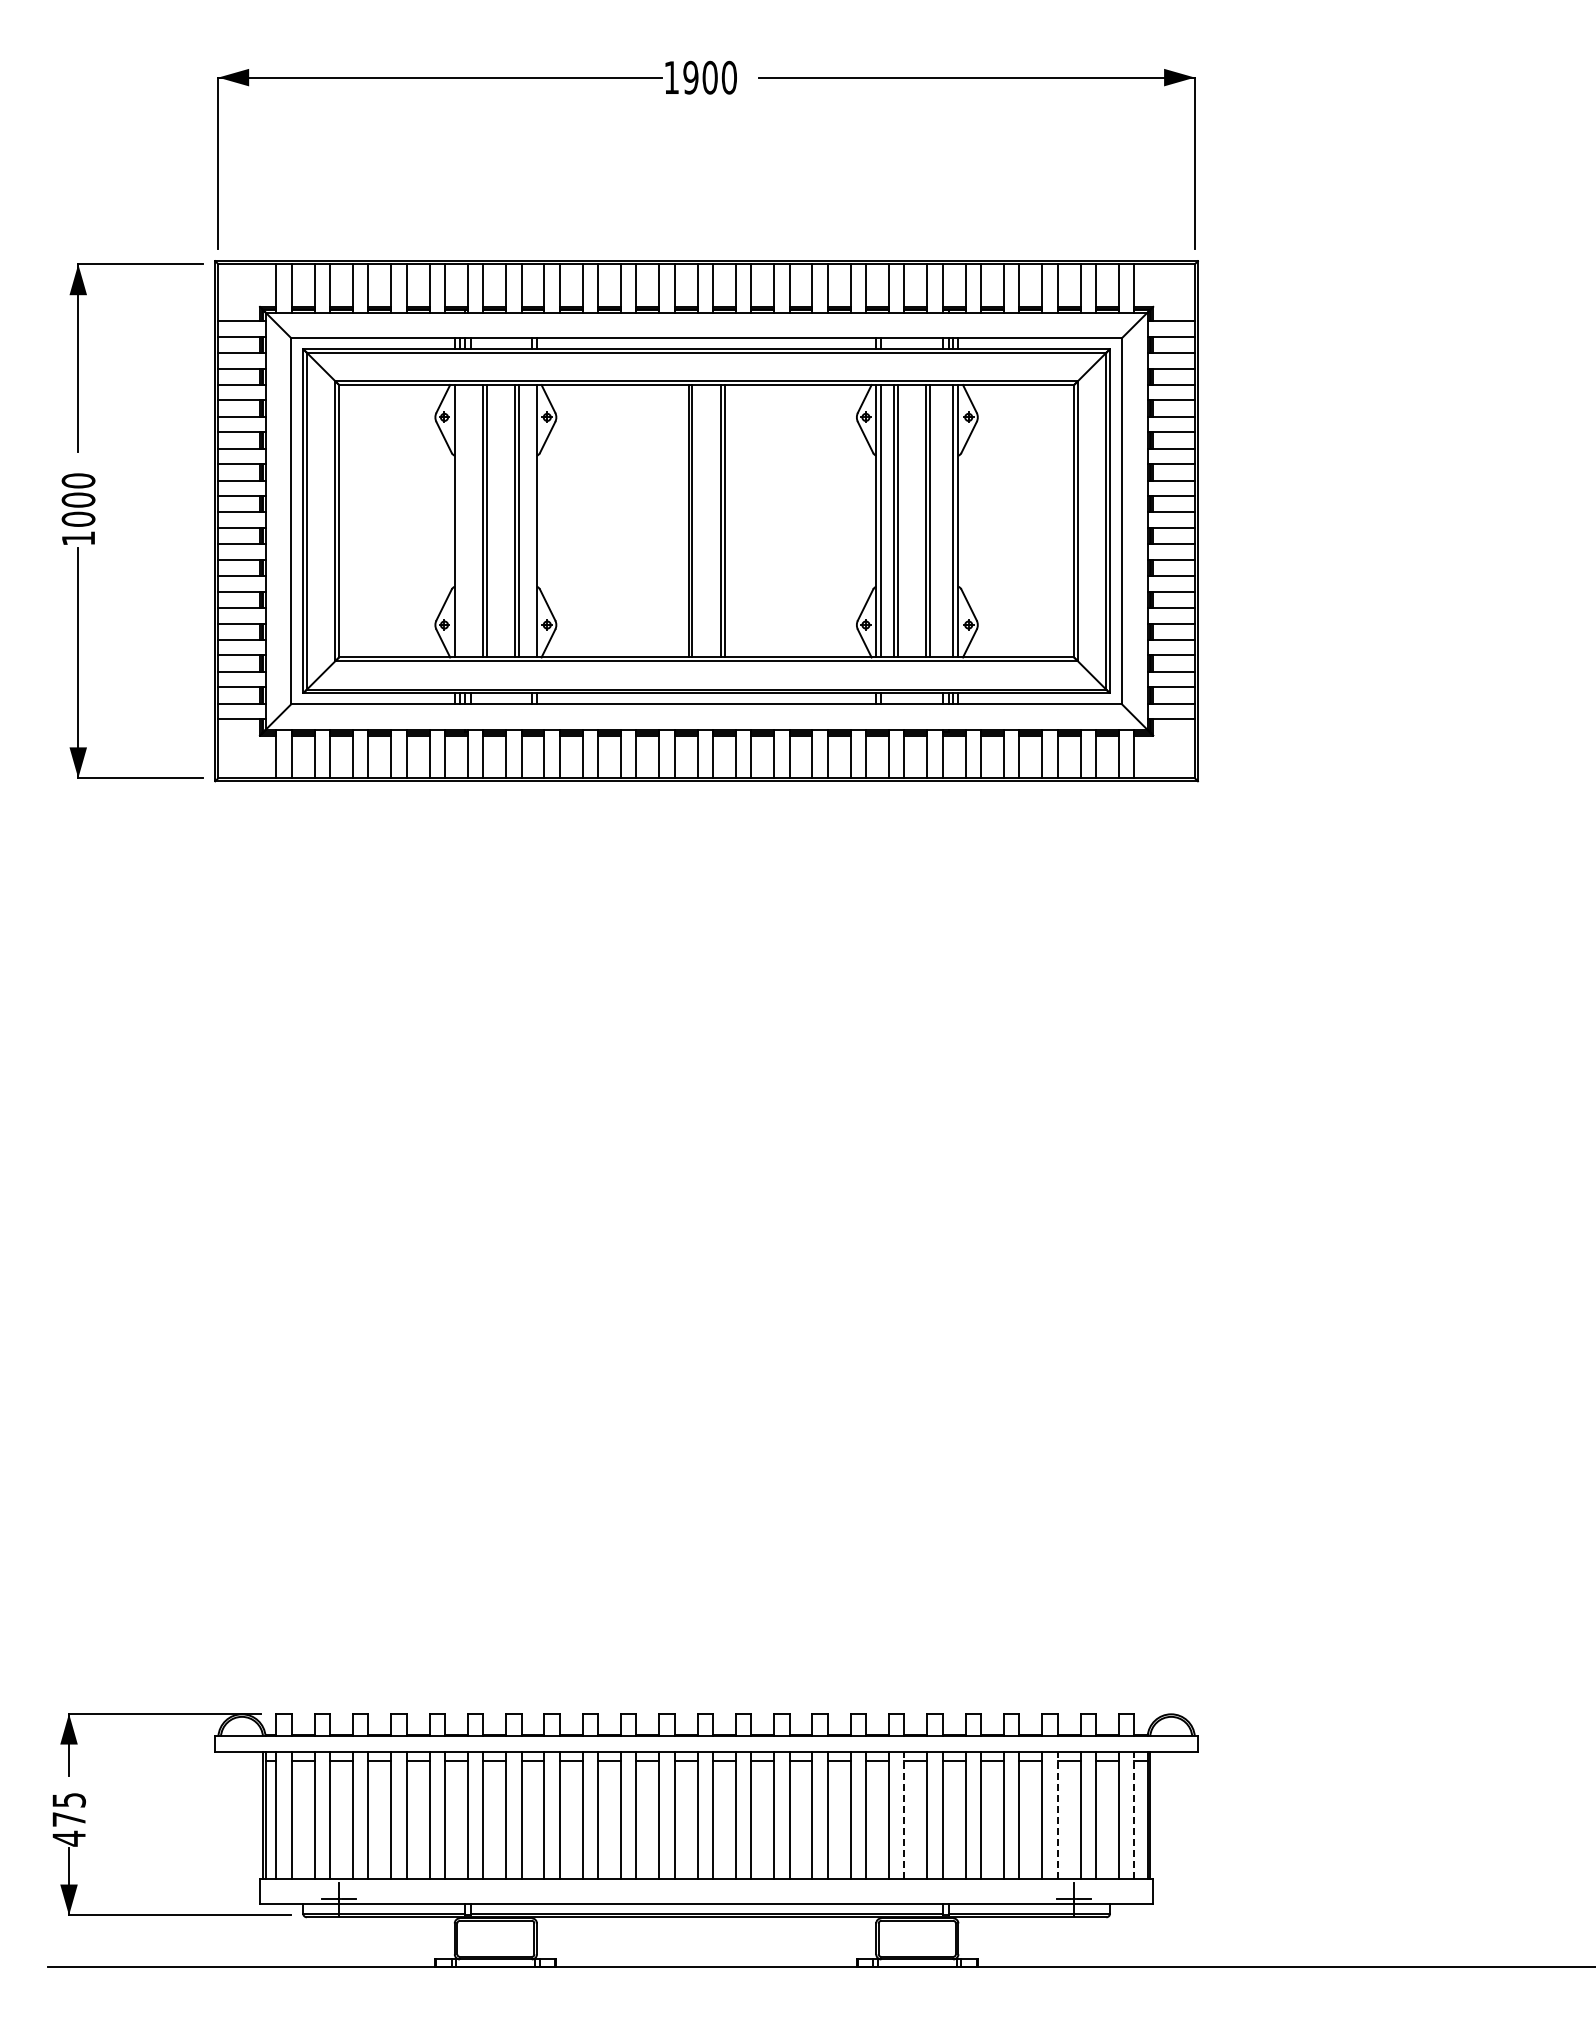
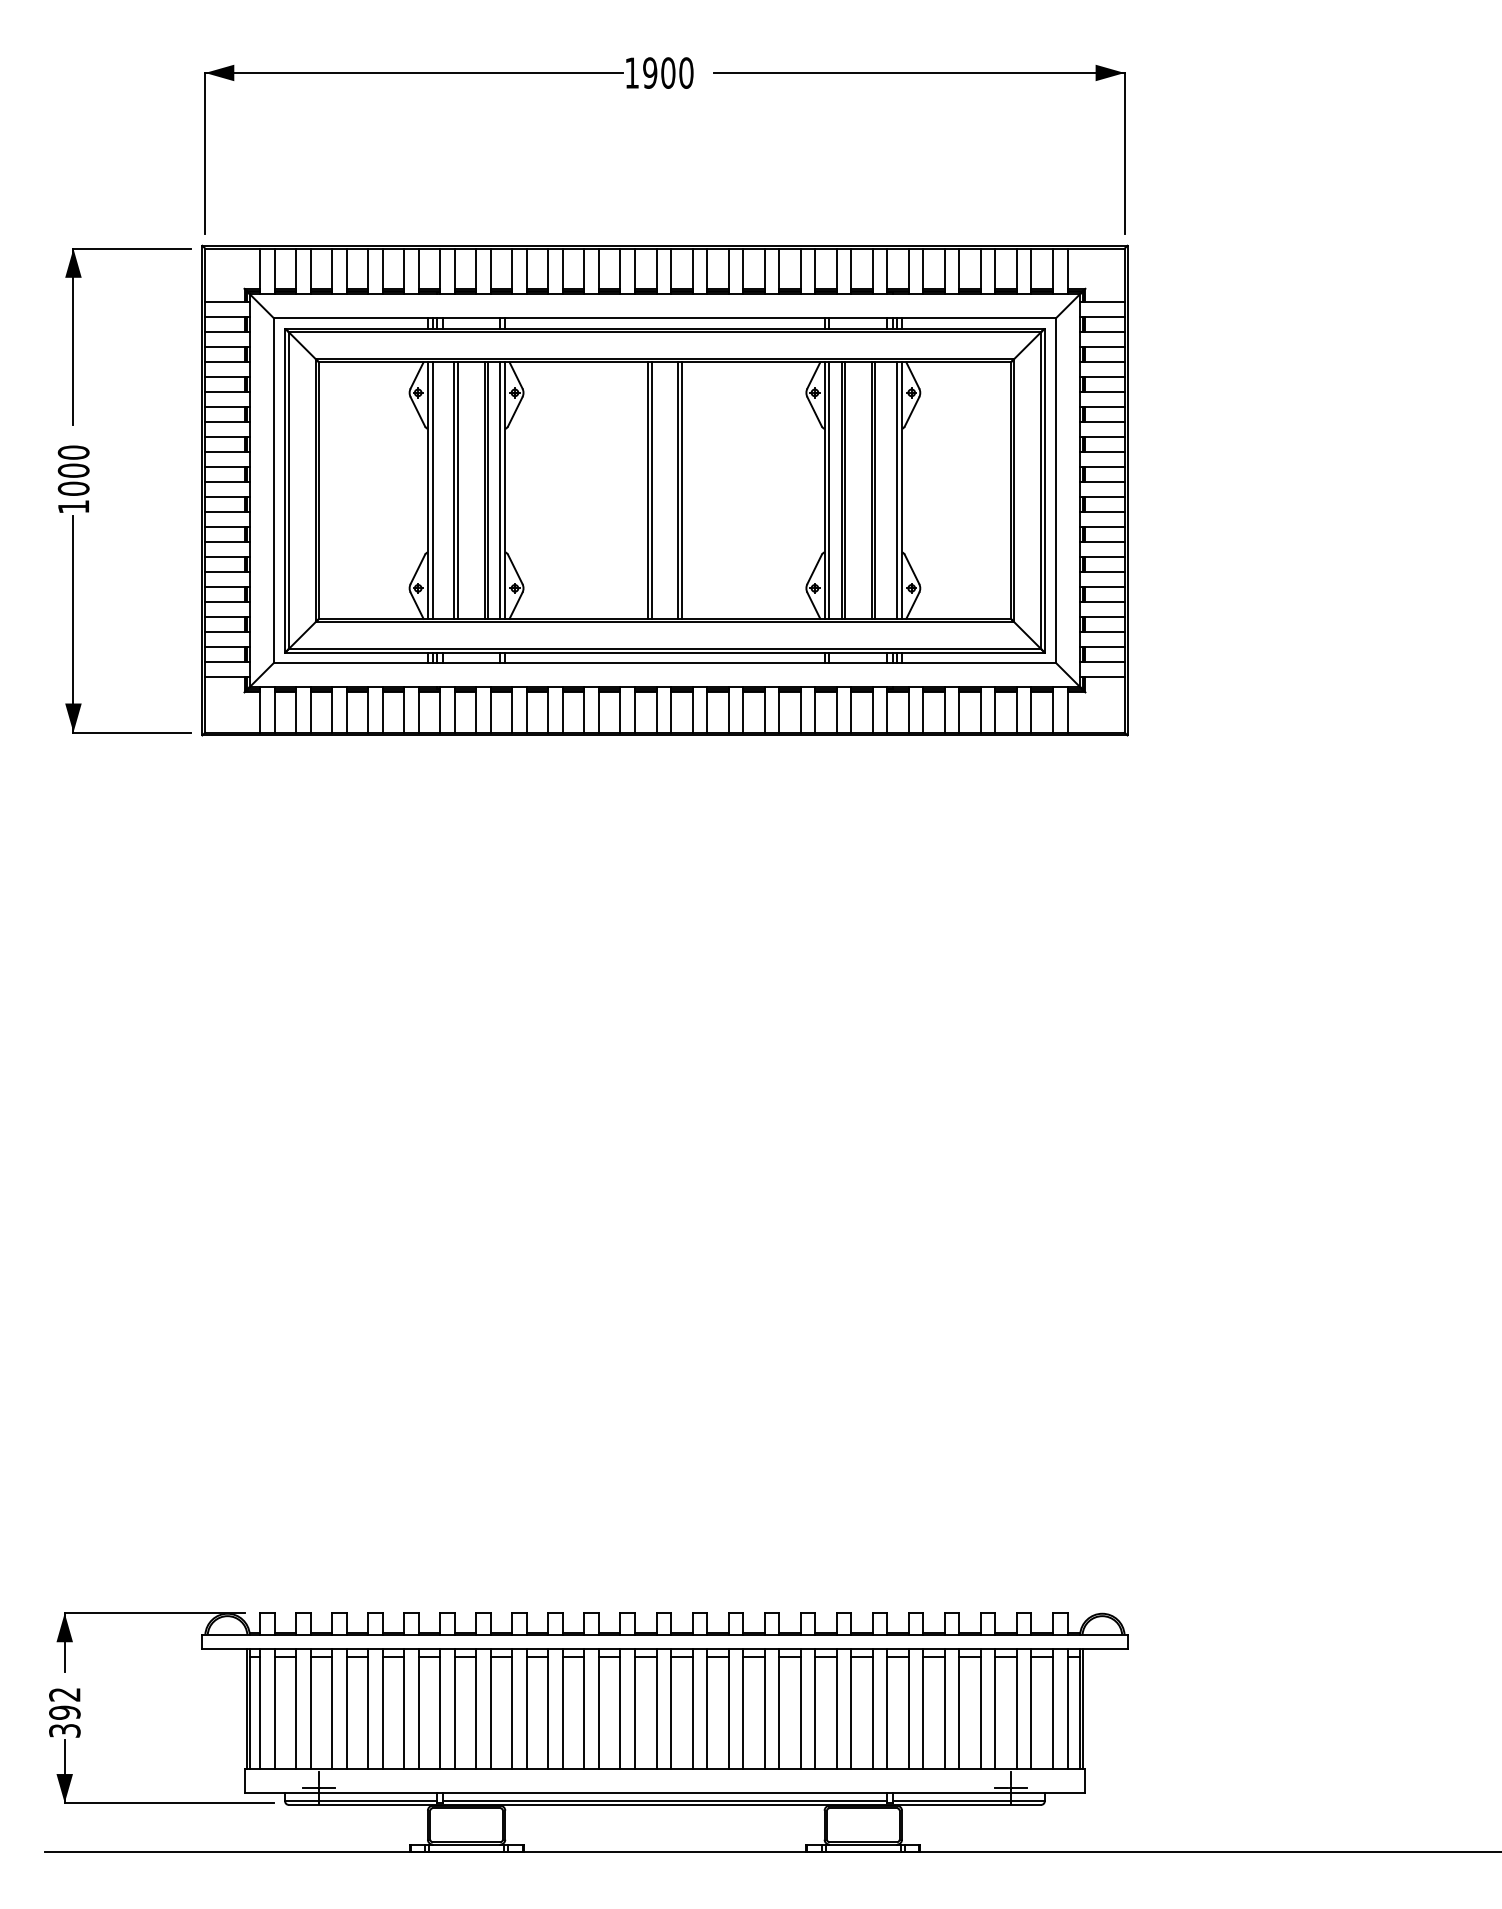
line: (459, 521) -> (432, 490), added
line: (531, 521) -> (500, 490), added
line: (904, 1814) -> (851, 1708), dashed -> solid
line: (1057, 1814) -> (995, 1708), dashed -> solid
line: (1134, 1814) -> (1067, 1708), dashed -> solid
text: (68, 1819) -> (64, 1712), 475 -> 392

